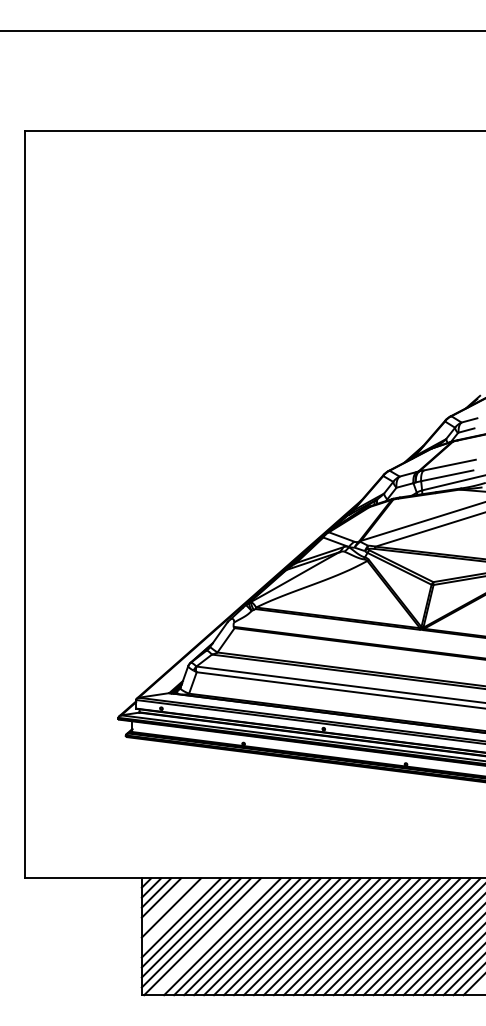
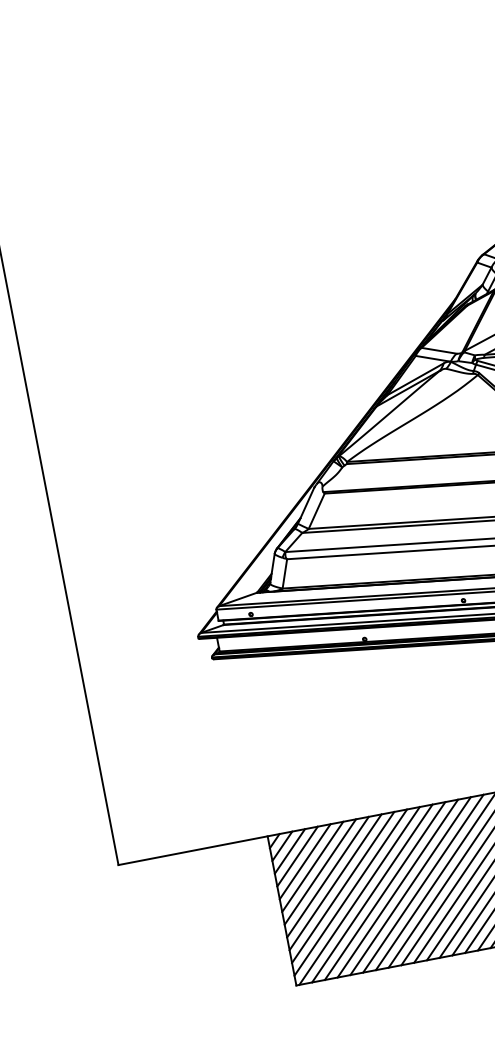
line: (166, 902) -> (305, 860), added
line: (175, 912) -> (319, 871), added
line: (212, 936) -> (372, 893), added

